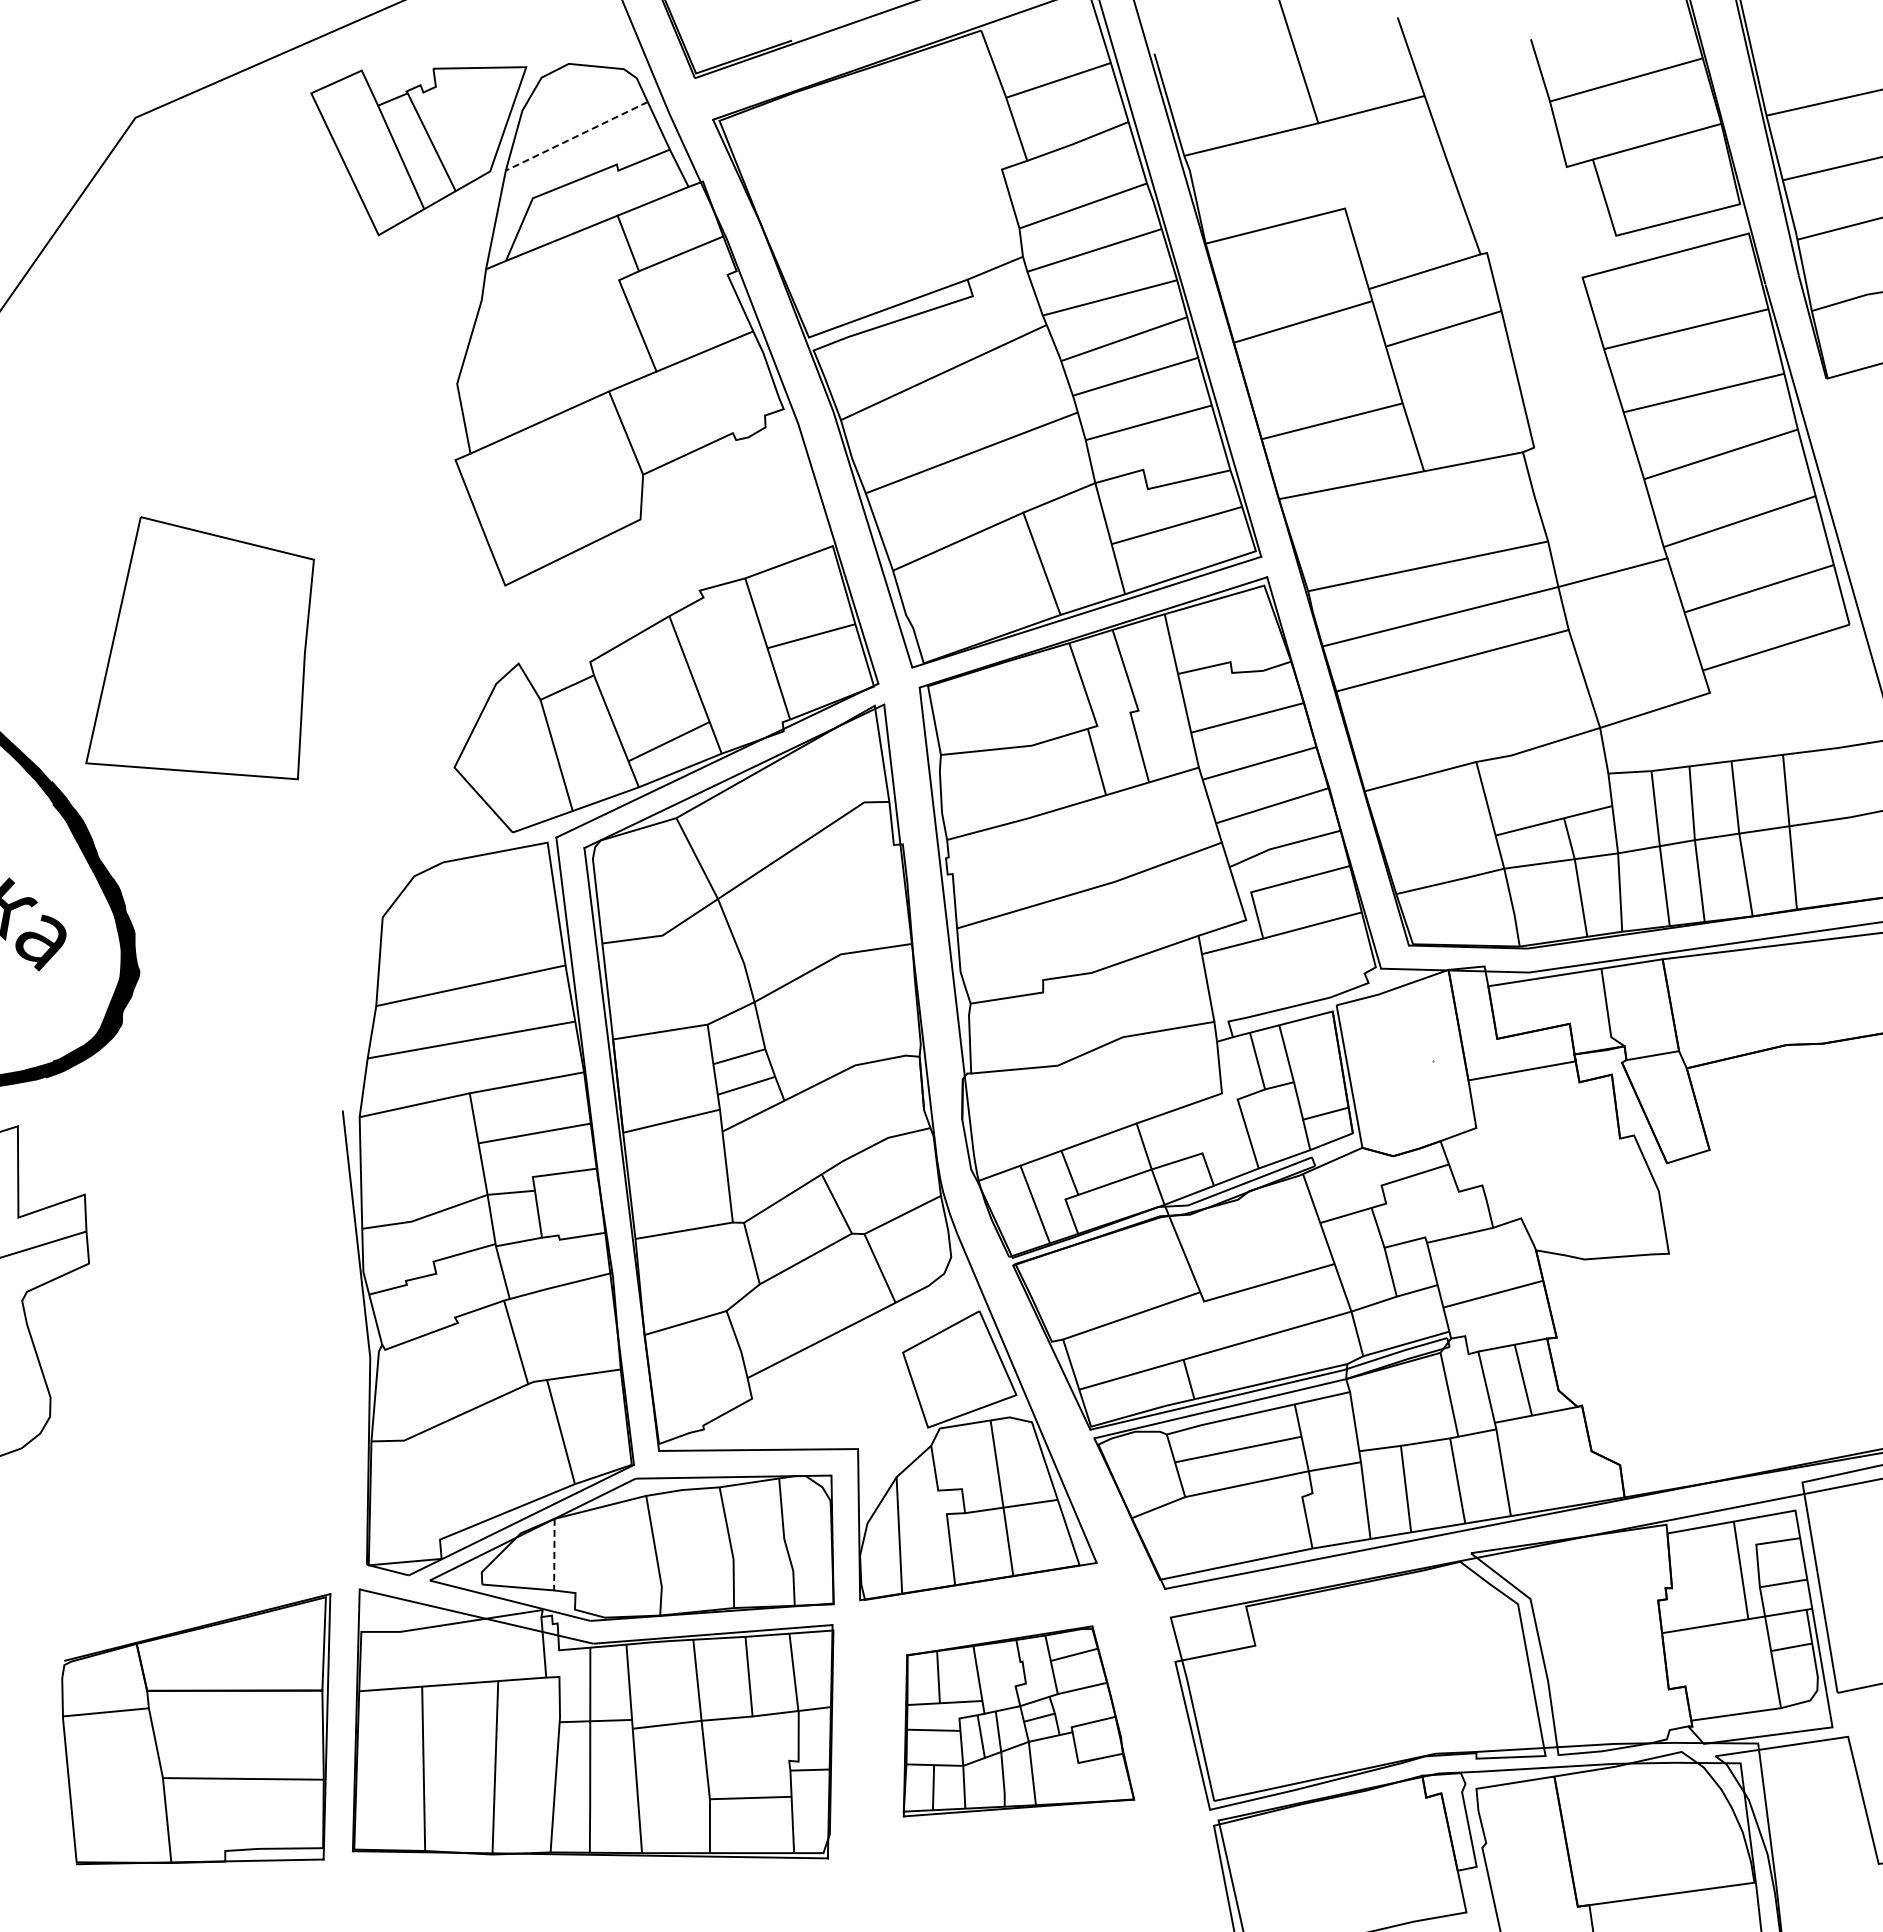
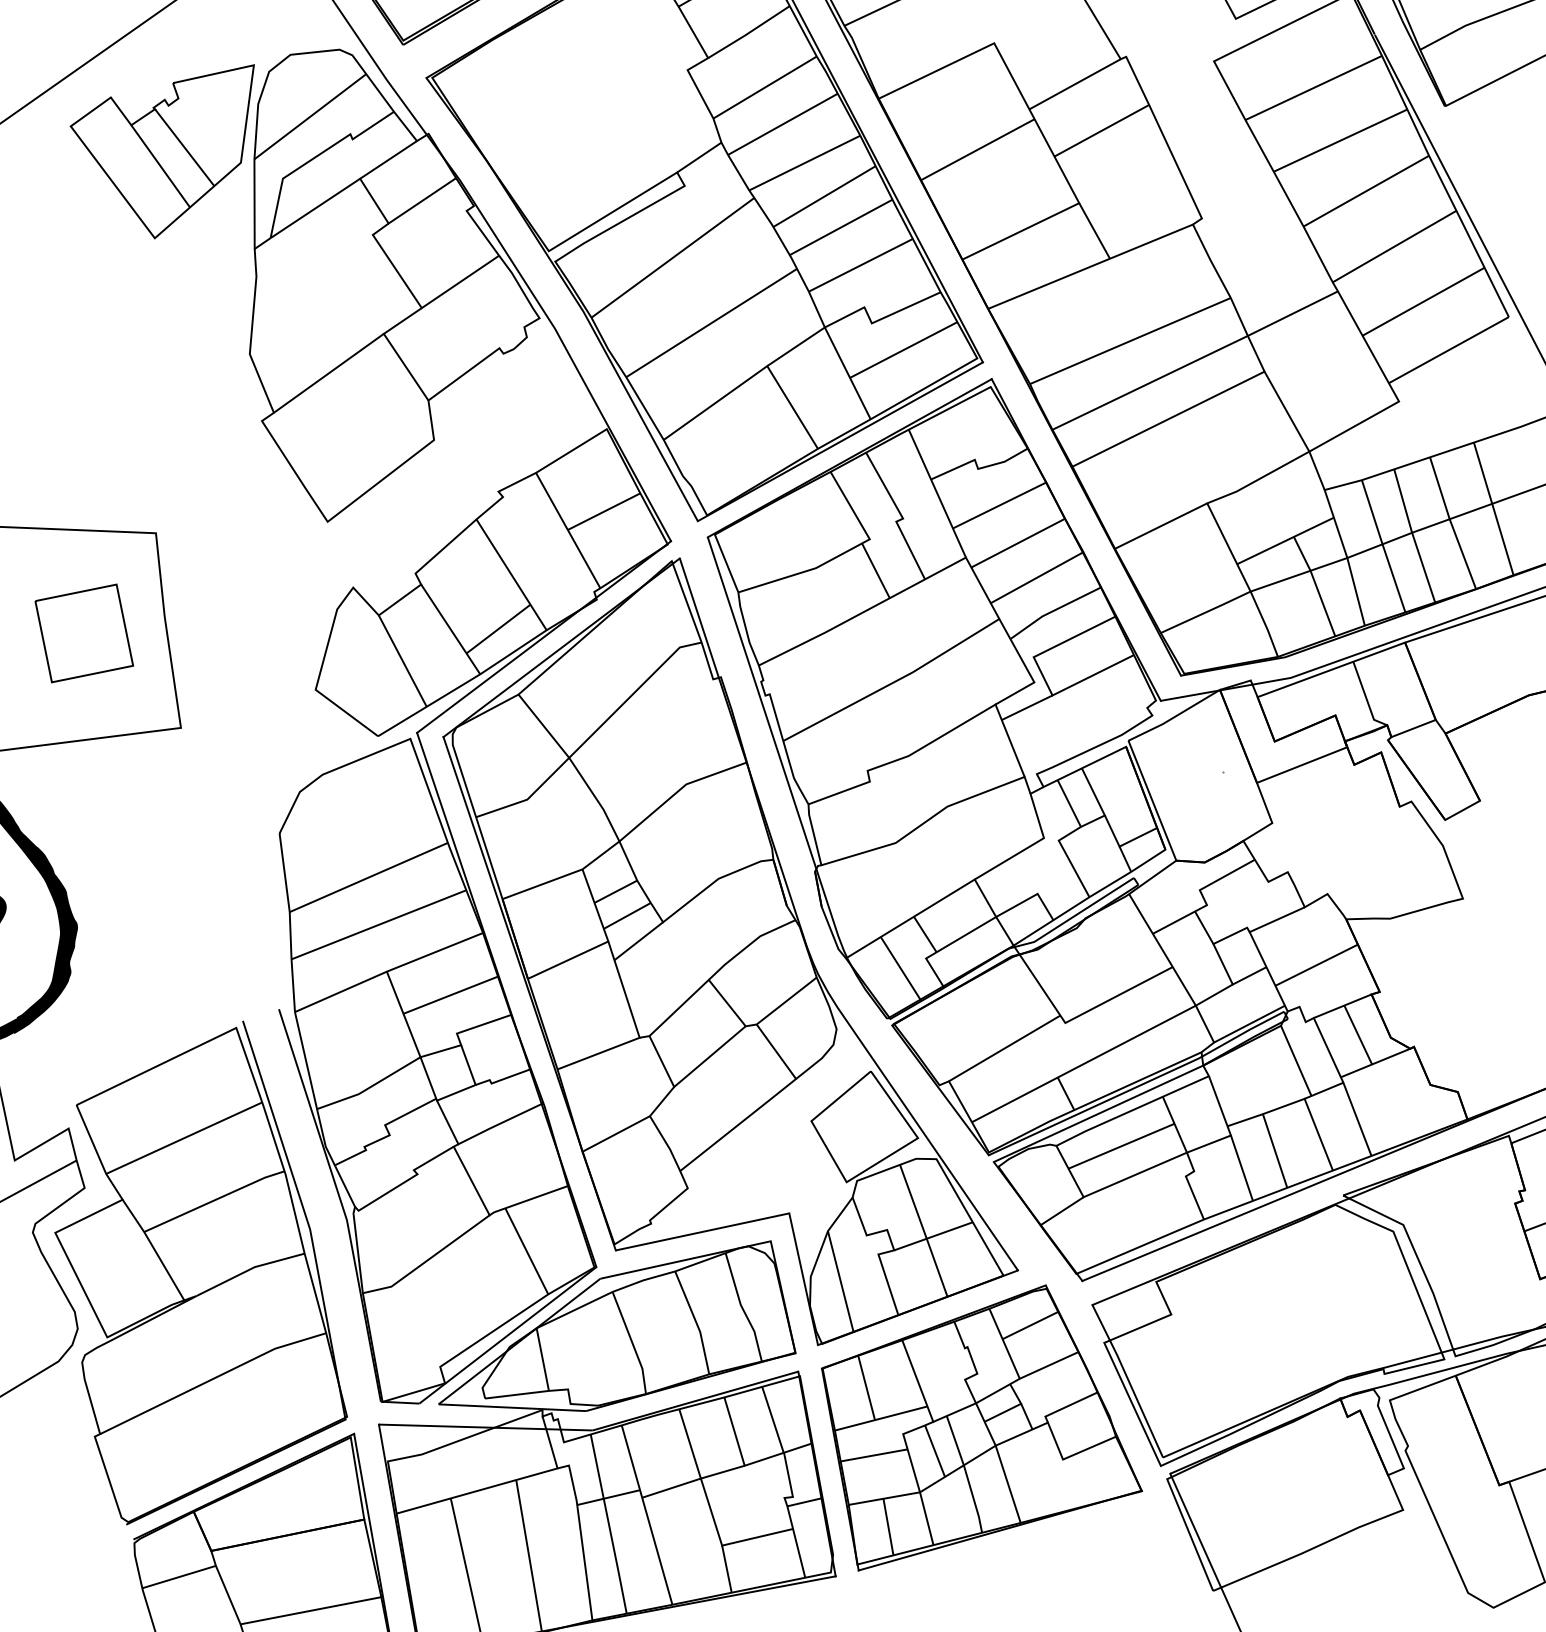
line: (576, 136) -> (310, 116), dashed -> solid
part: (212, 653) -> (84, 633), added
part: (185, 1379) -> (189, 1272), added
line: (554, 1554) -> (542, 1359), dashed -> solid
part: (1018, 1721) -> (977, 1422), size x1.43

